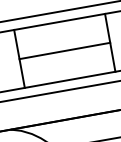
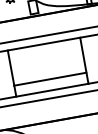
line: (65, 50) -> (50, 78), moved

